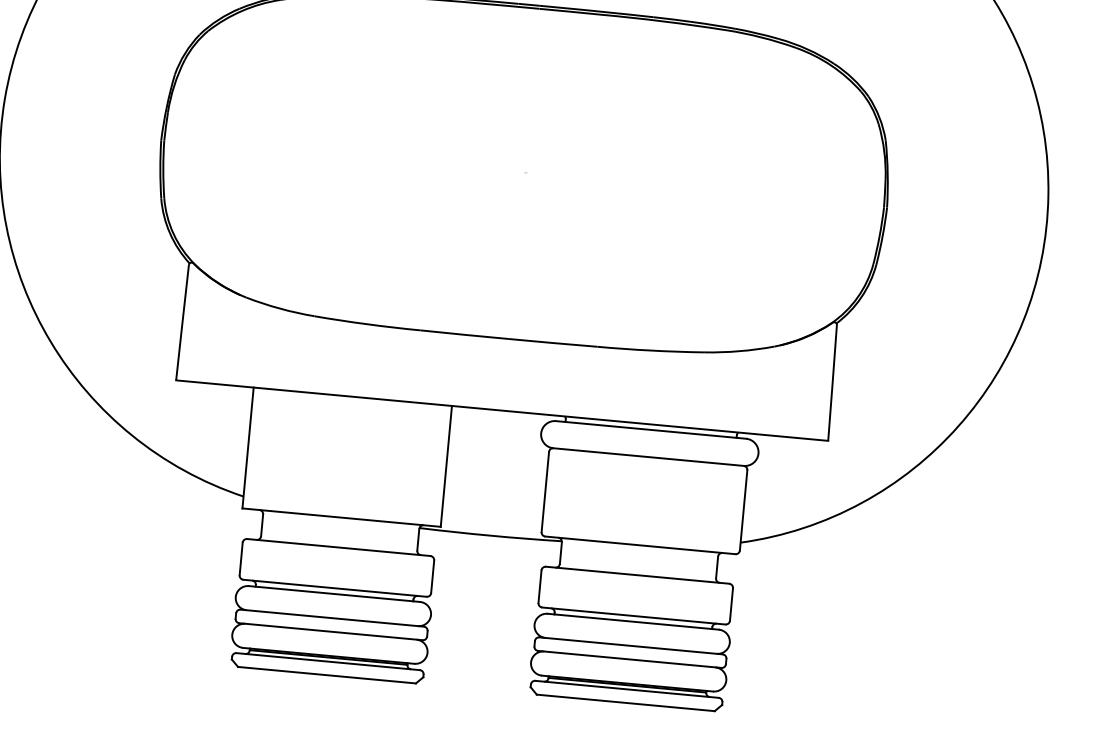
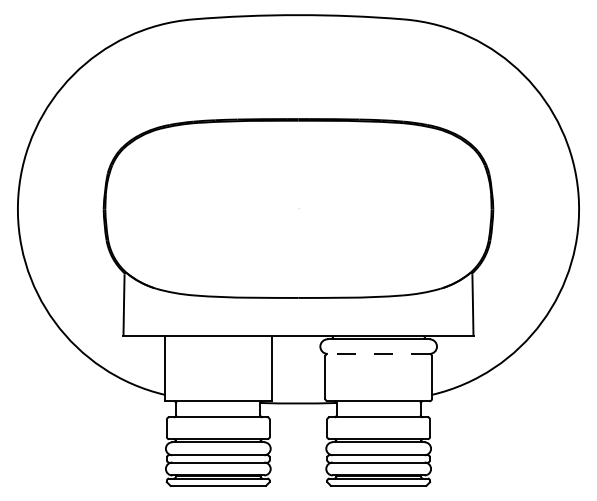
line: (648, 456) -> (378, 353), solid -> dashed

